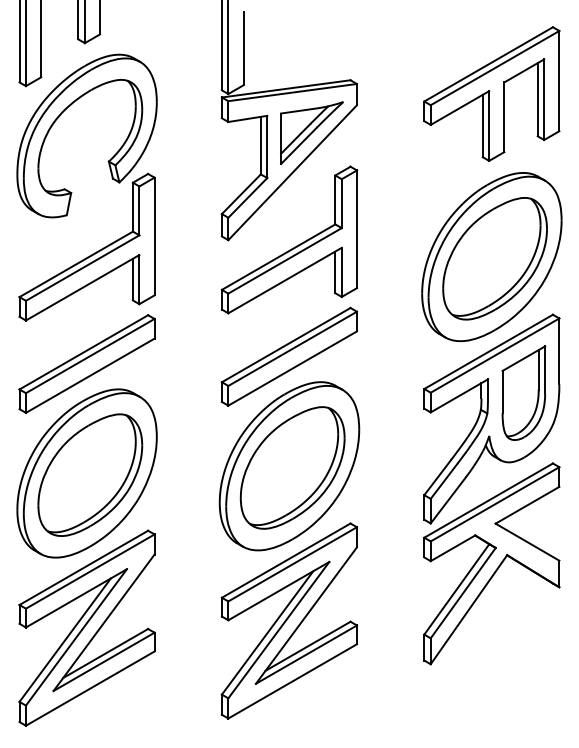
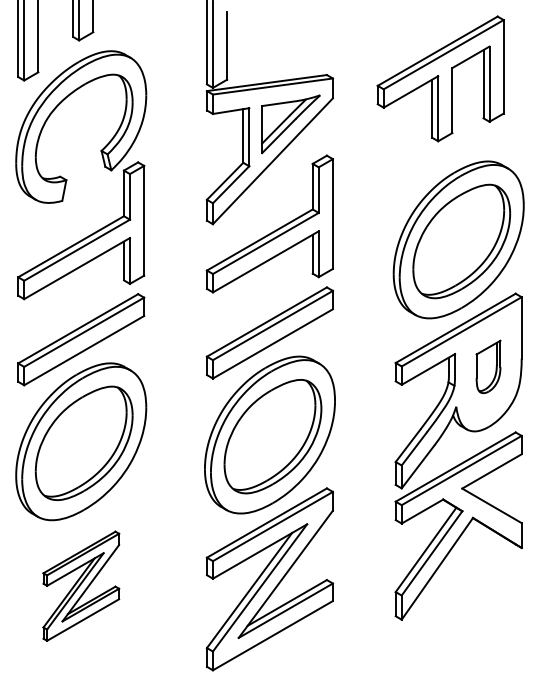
part: (491, 93) -> (440, 78), moved
part: (523, 392) -> (488, 366), size x0.6
part: (87, 628) -> (81, 586), size x0.6

